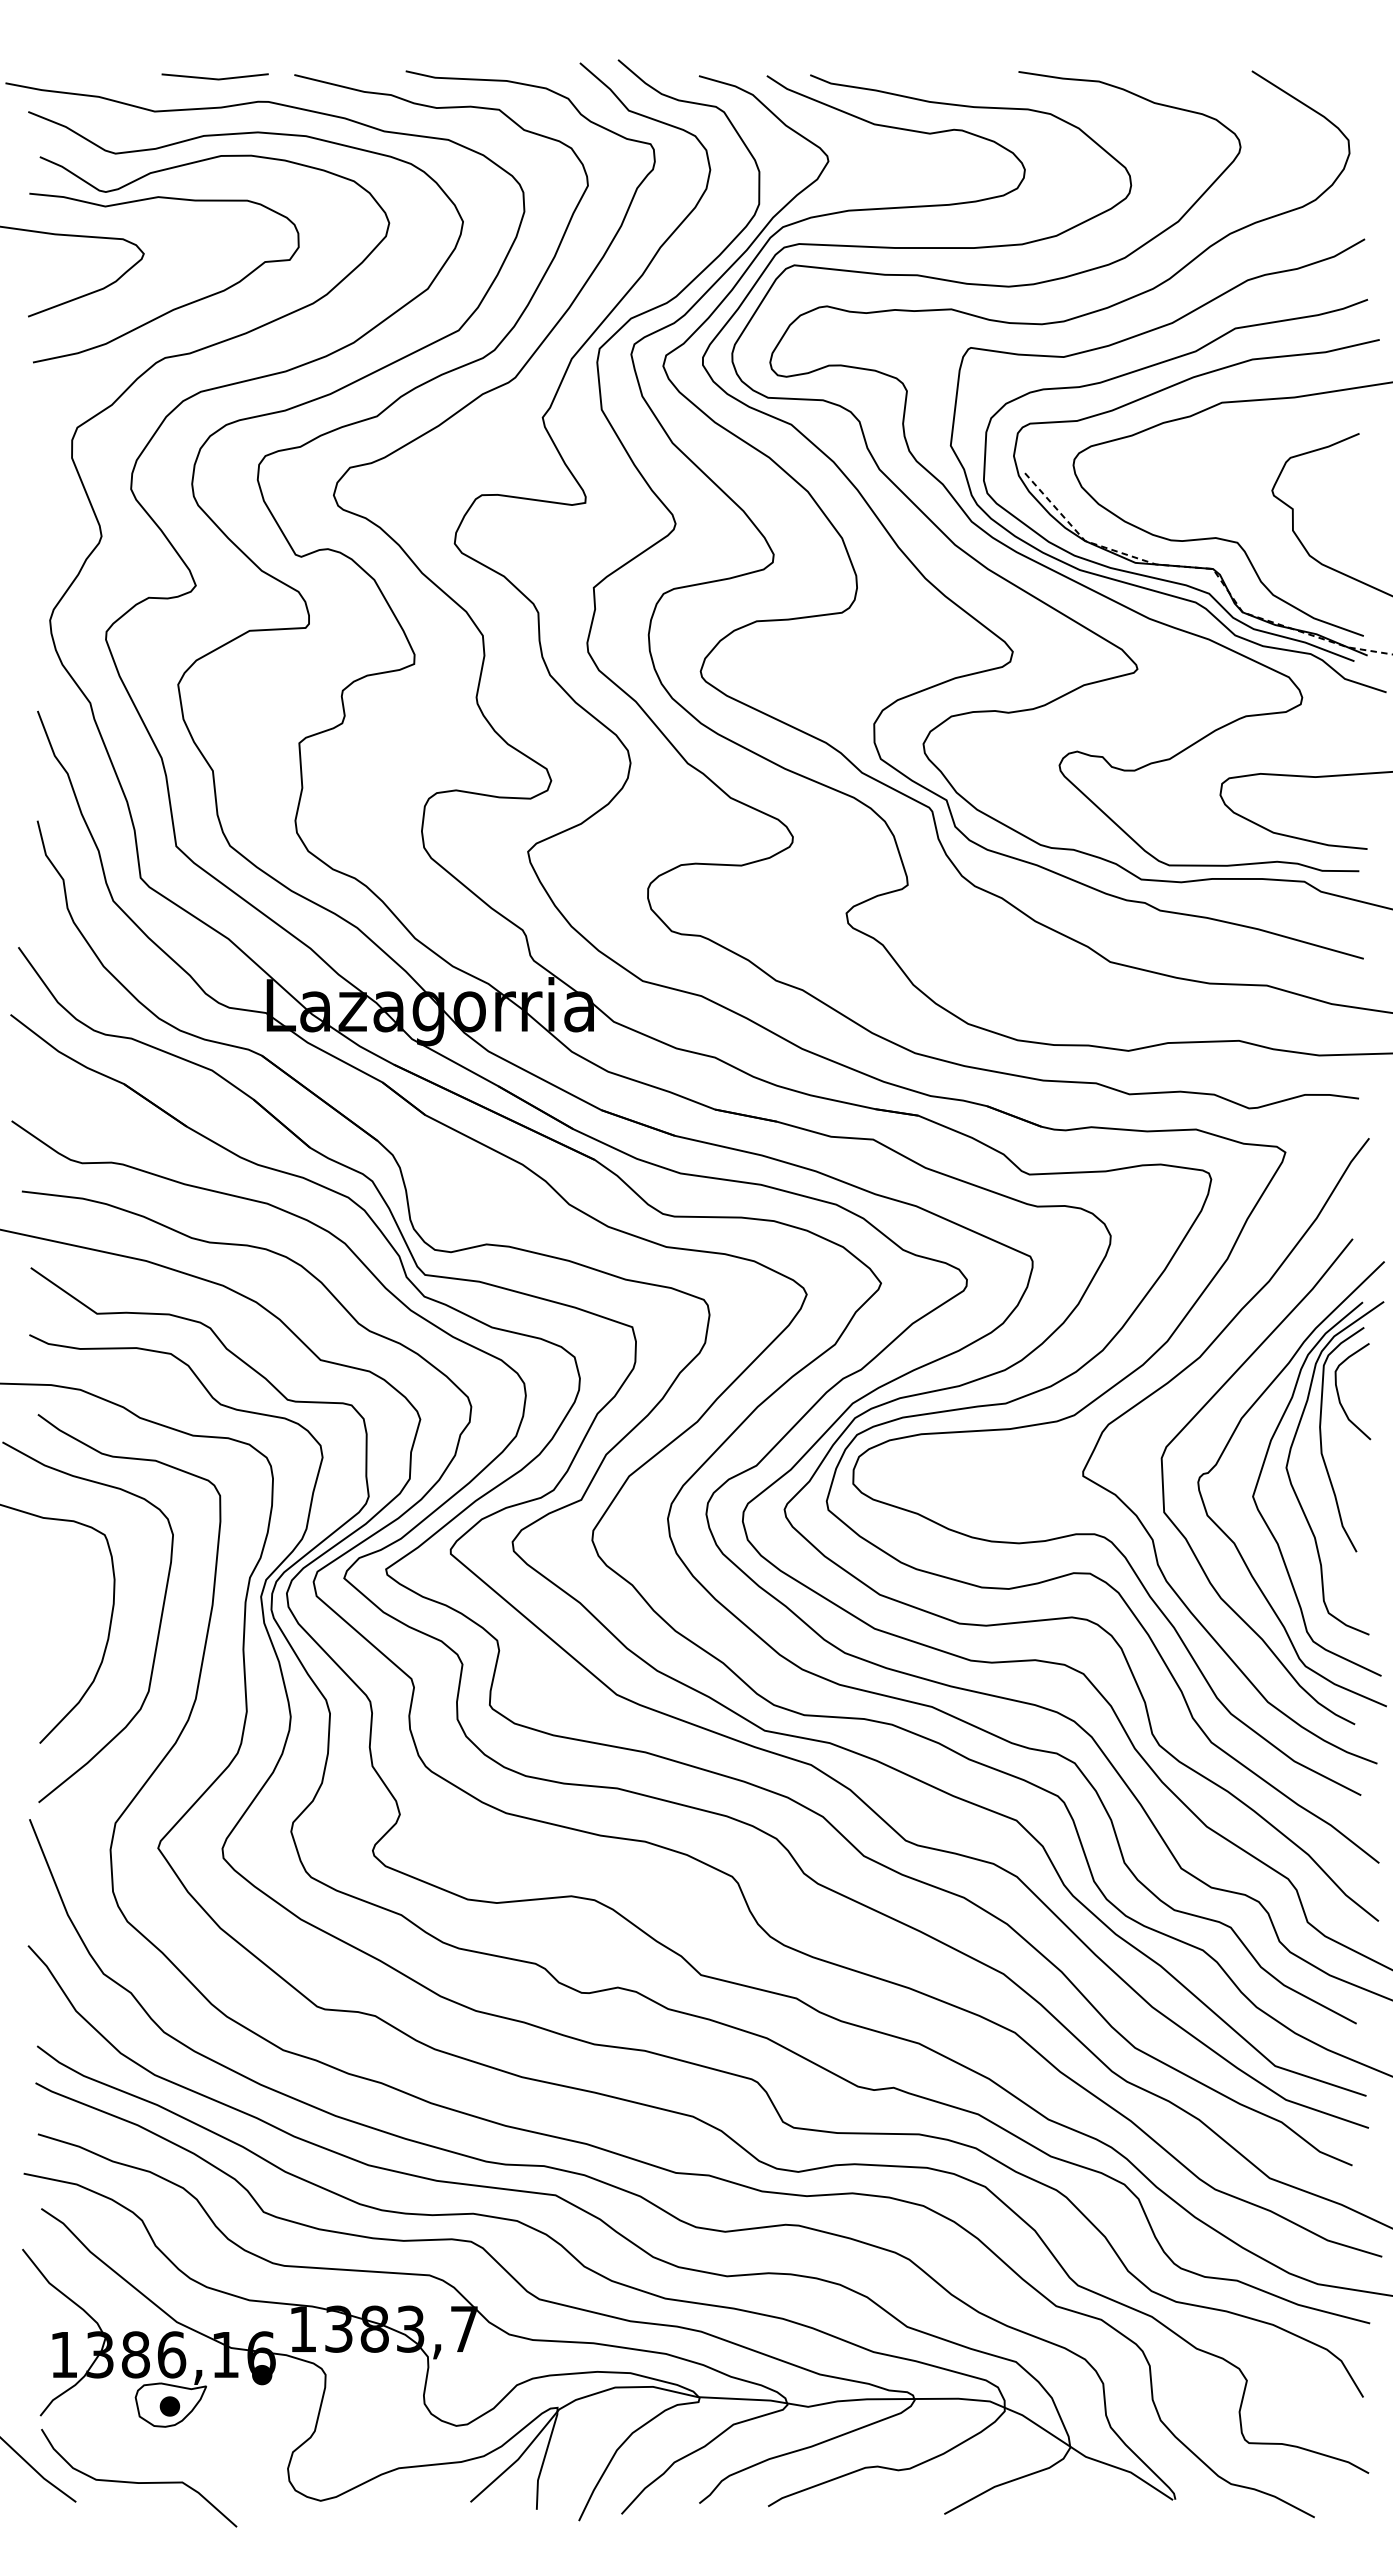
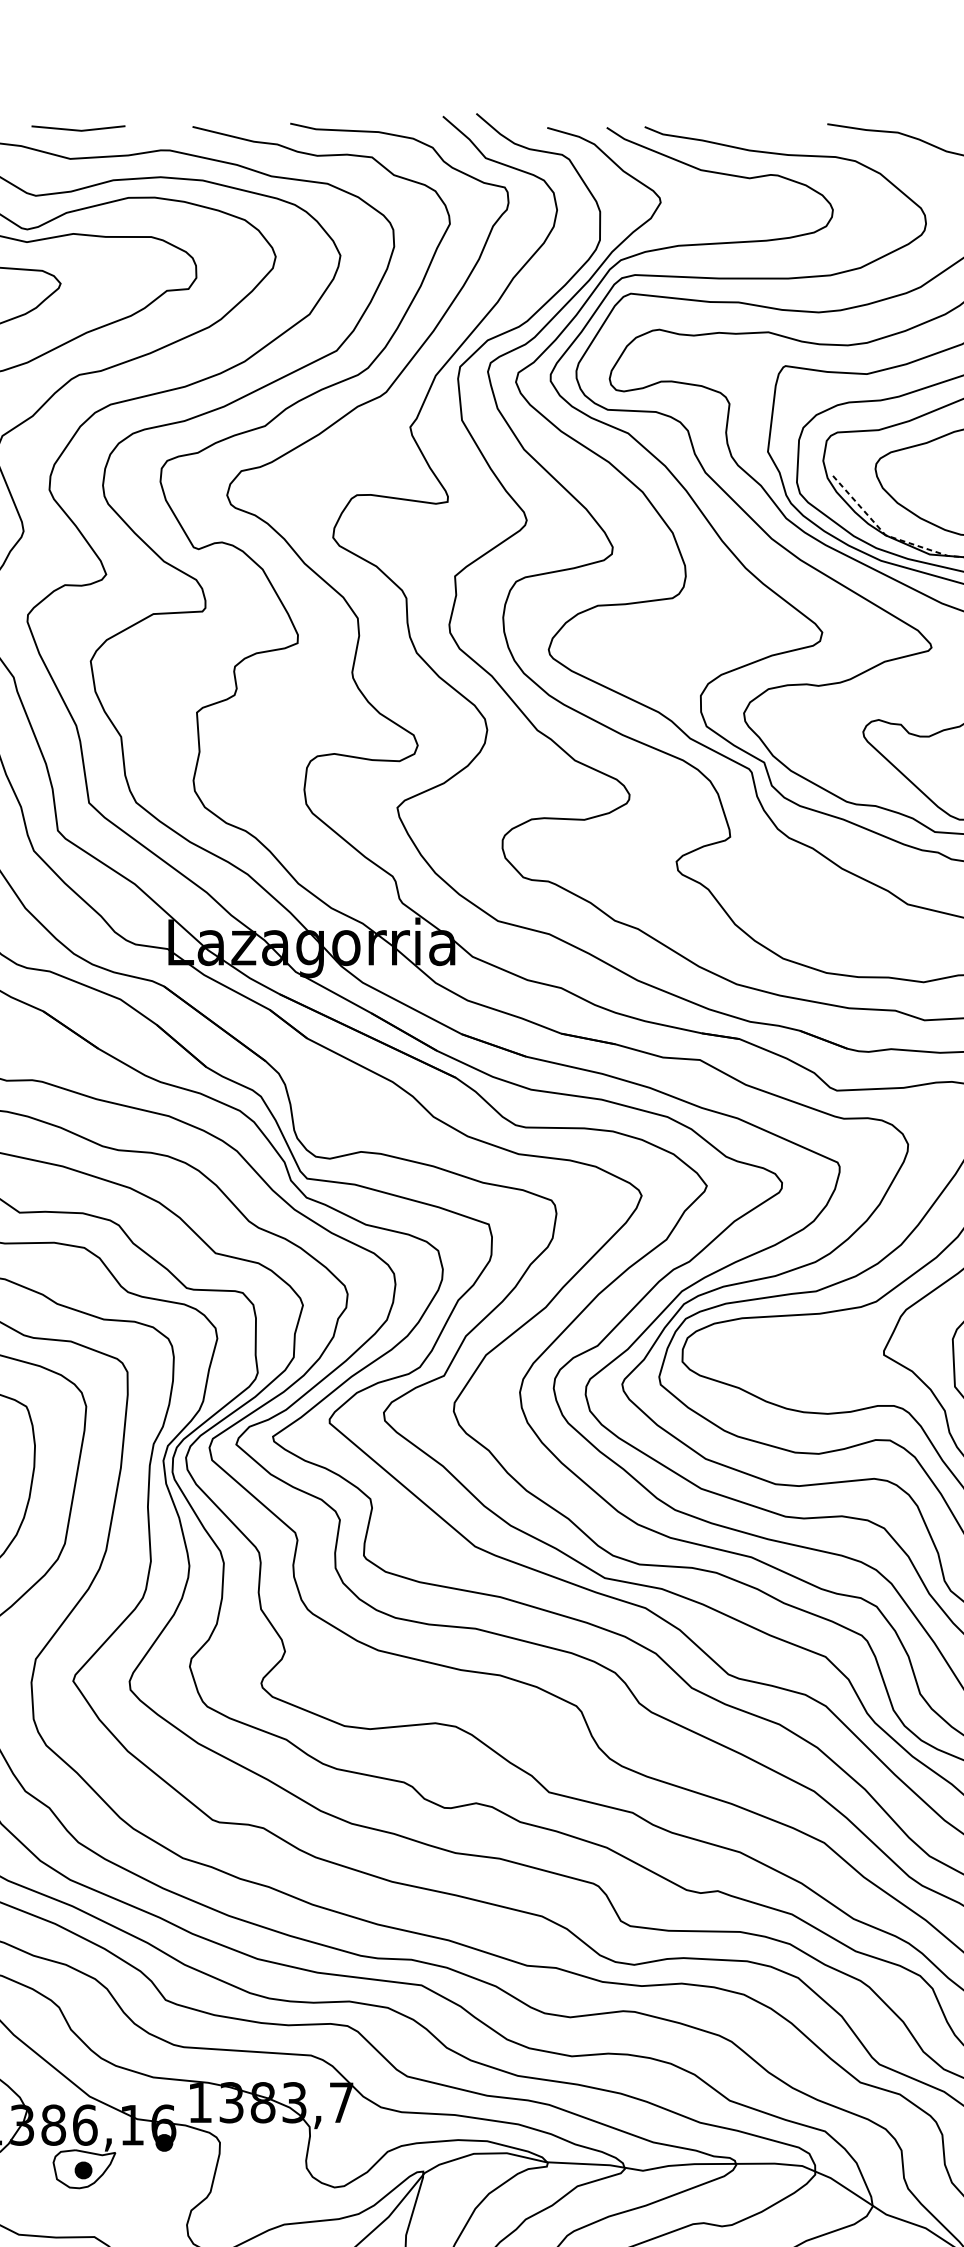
line: (214, 78) -> (77, 129), moved

